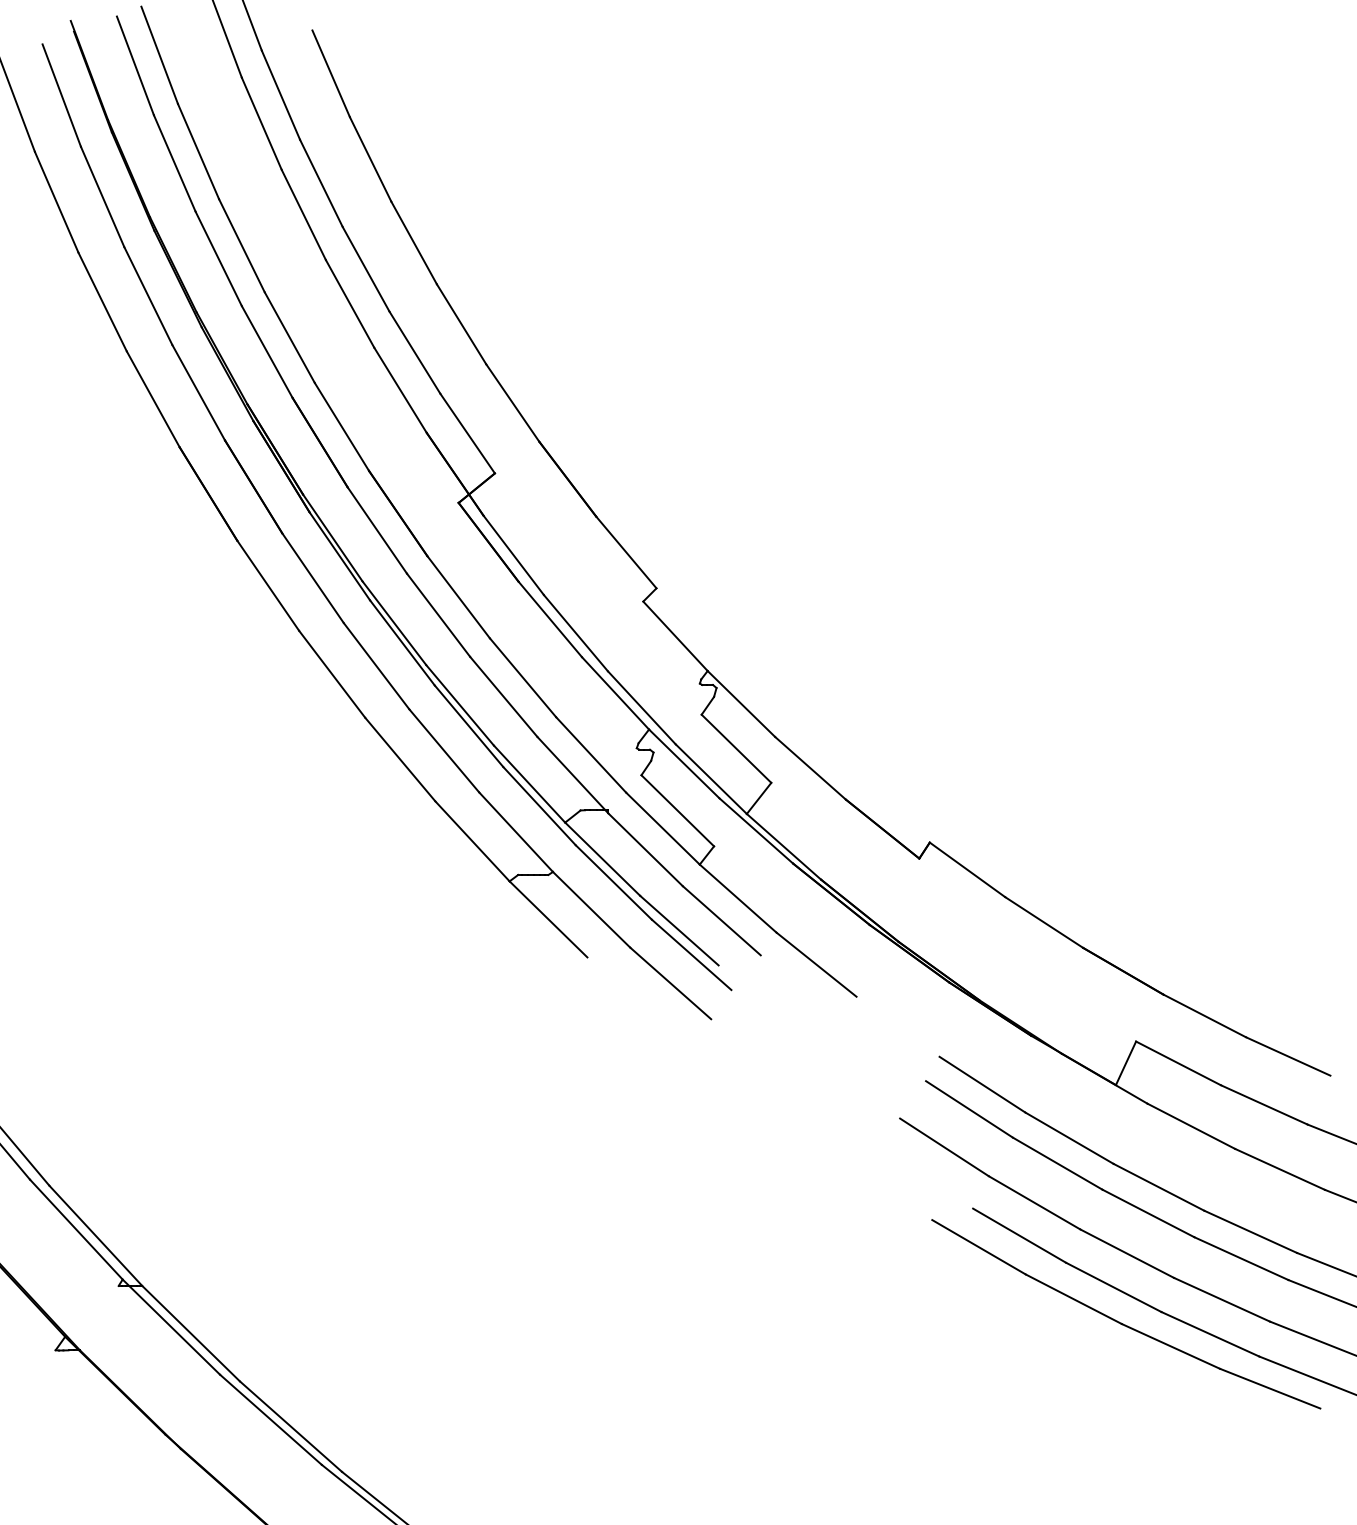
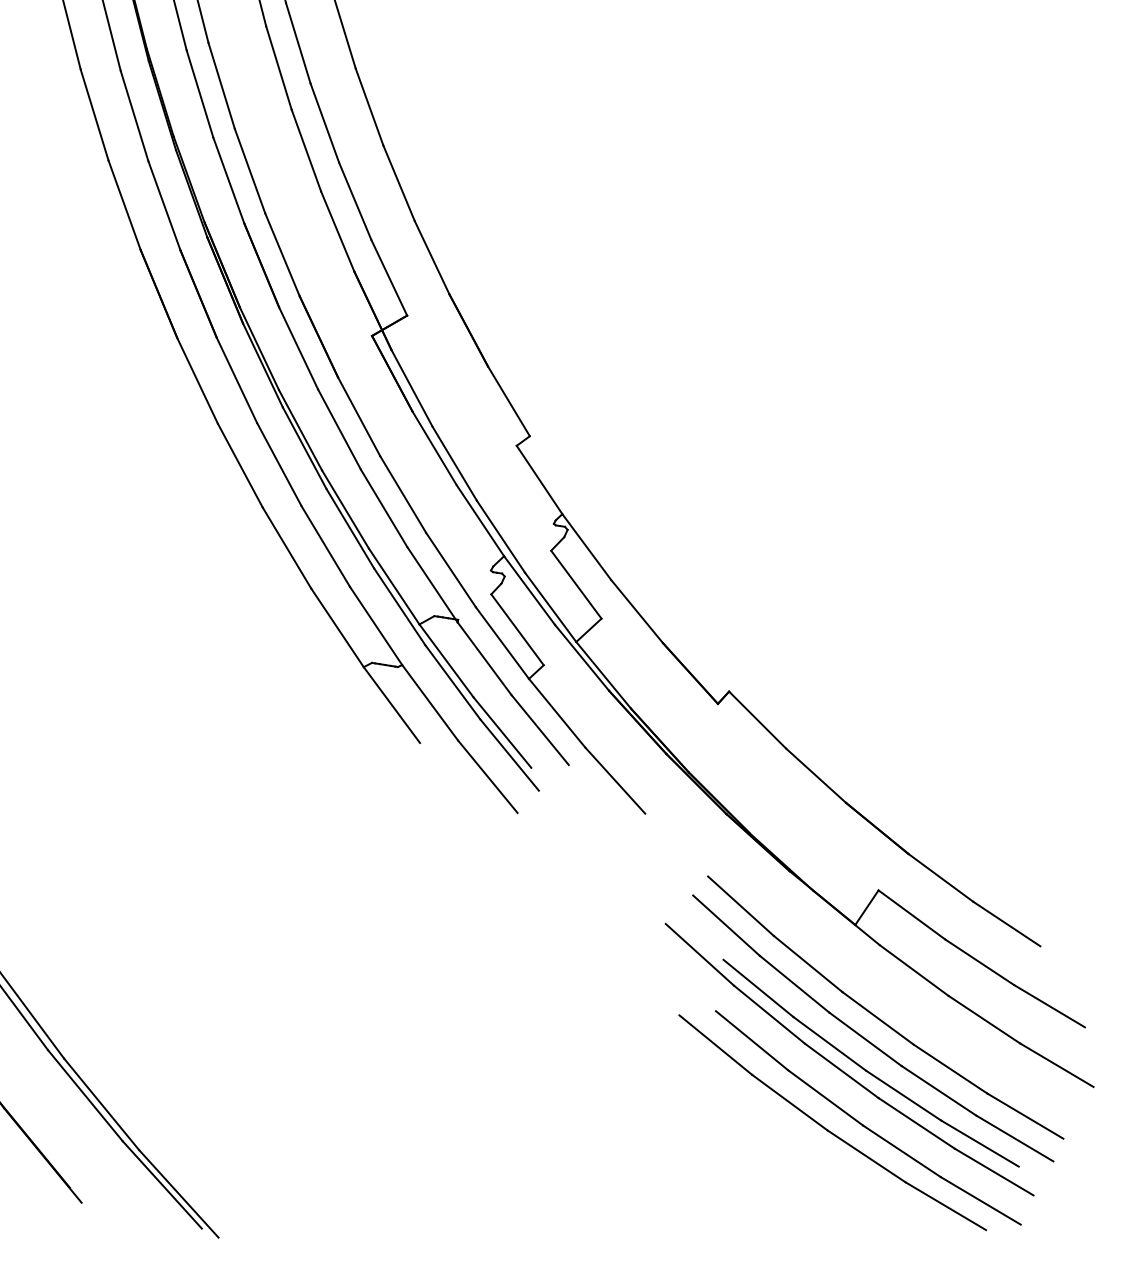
part: (1154, 1247) -> (866, 1069), added

